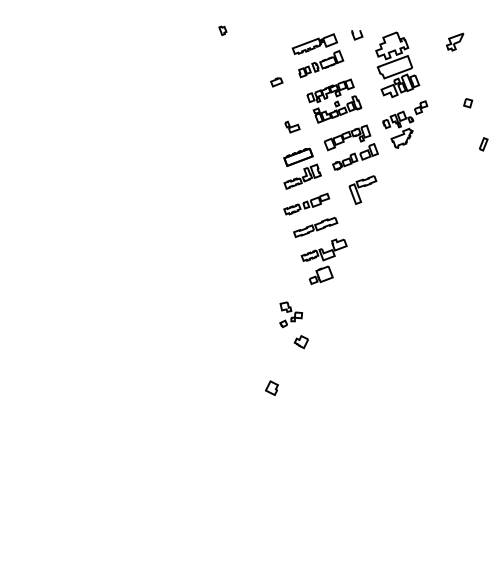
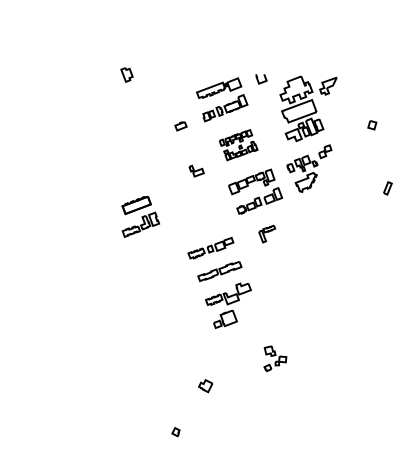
part: (222, 30) -> (126, 74), size x1.6
part: (455, 41) -> (328, 85), moved
part: (334, 100) -> (238, 144), size x0.7
part: (468, 103) -> (372, 125), moved
part: (302, 168) -> (140, 216), moved
part: (362, 189) -> (266, 233), size x0.6
part: (291, 314) -> (275, 358), moved
part: (271, 387) -> (175, 431), size x0.6

